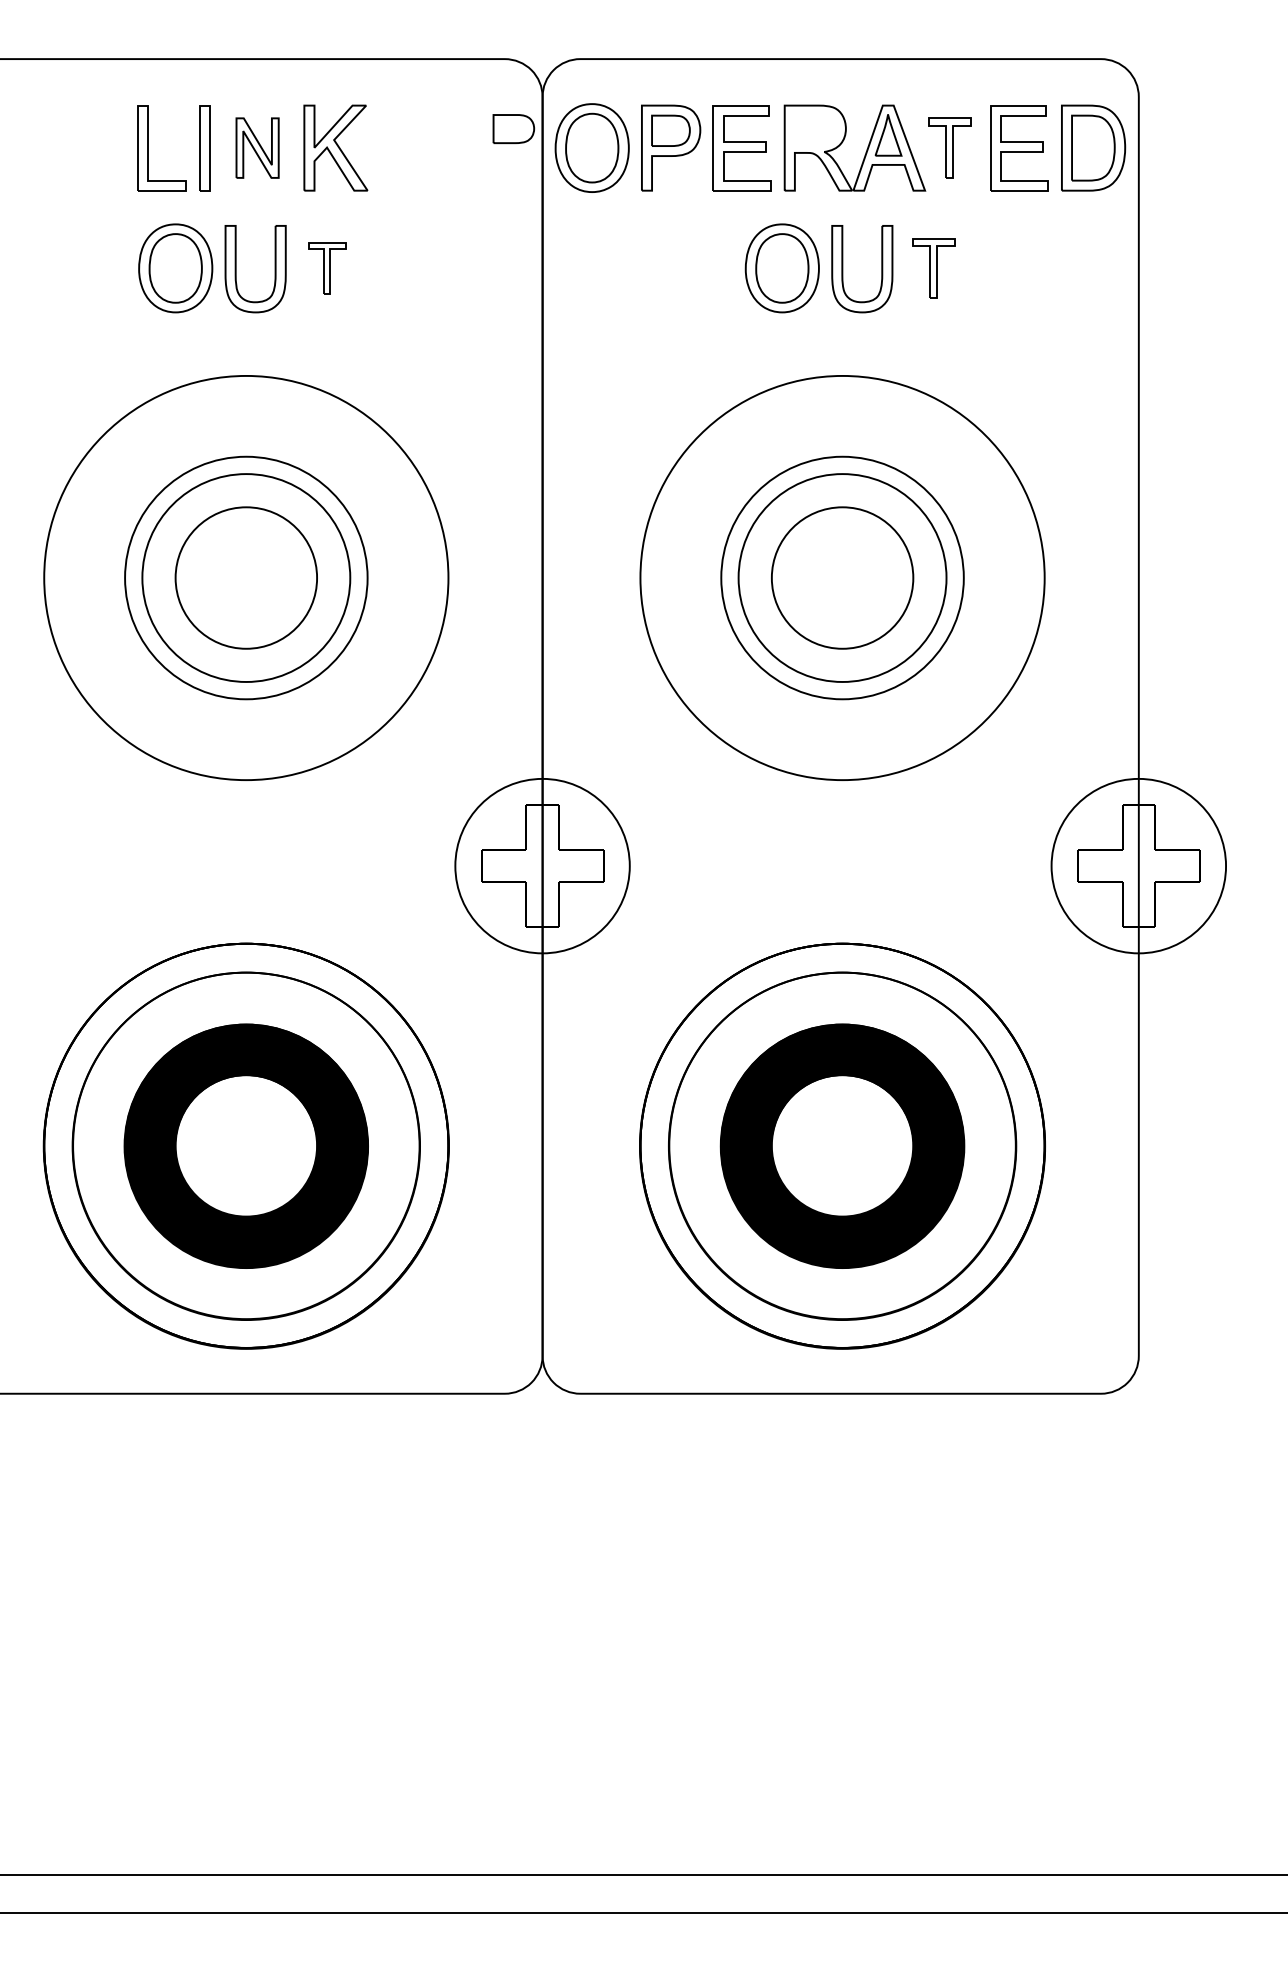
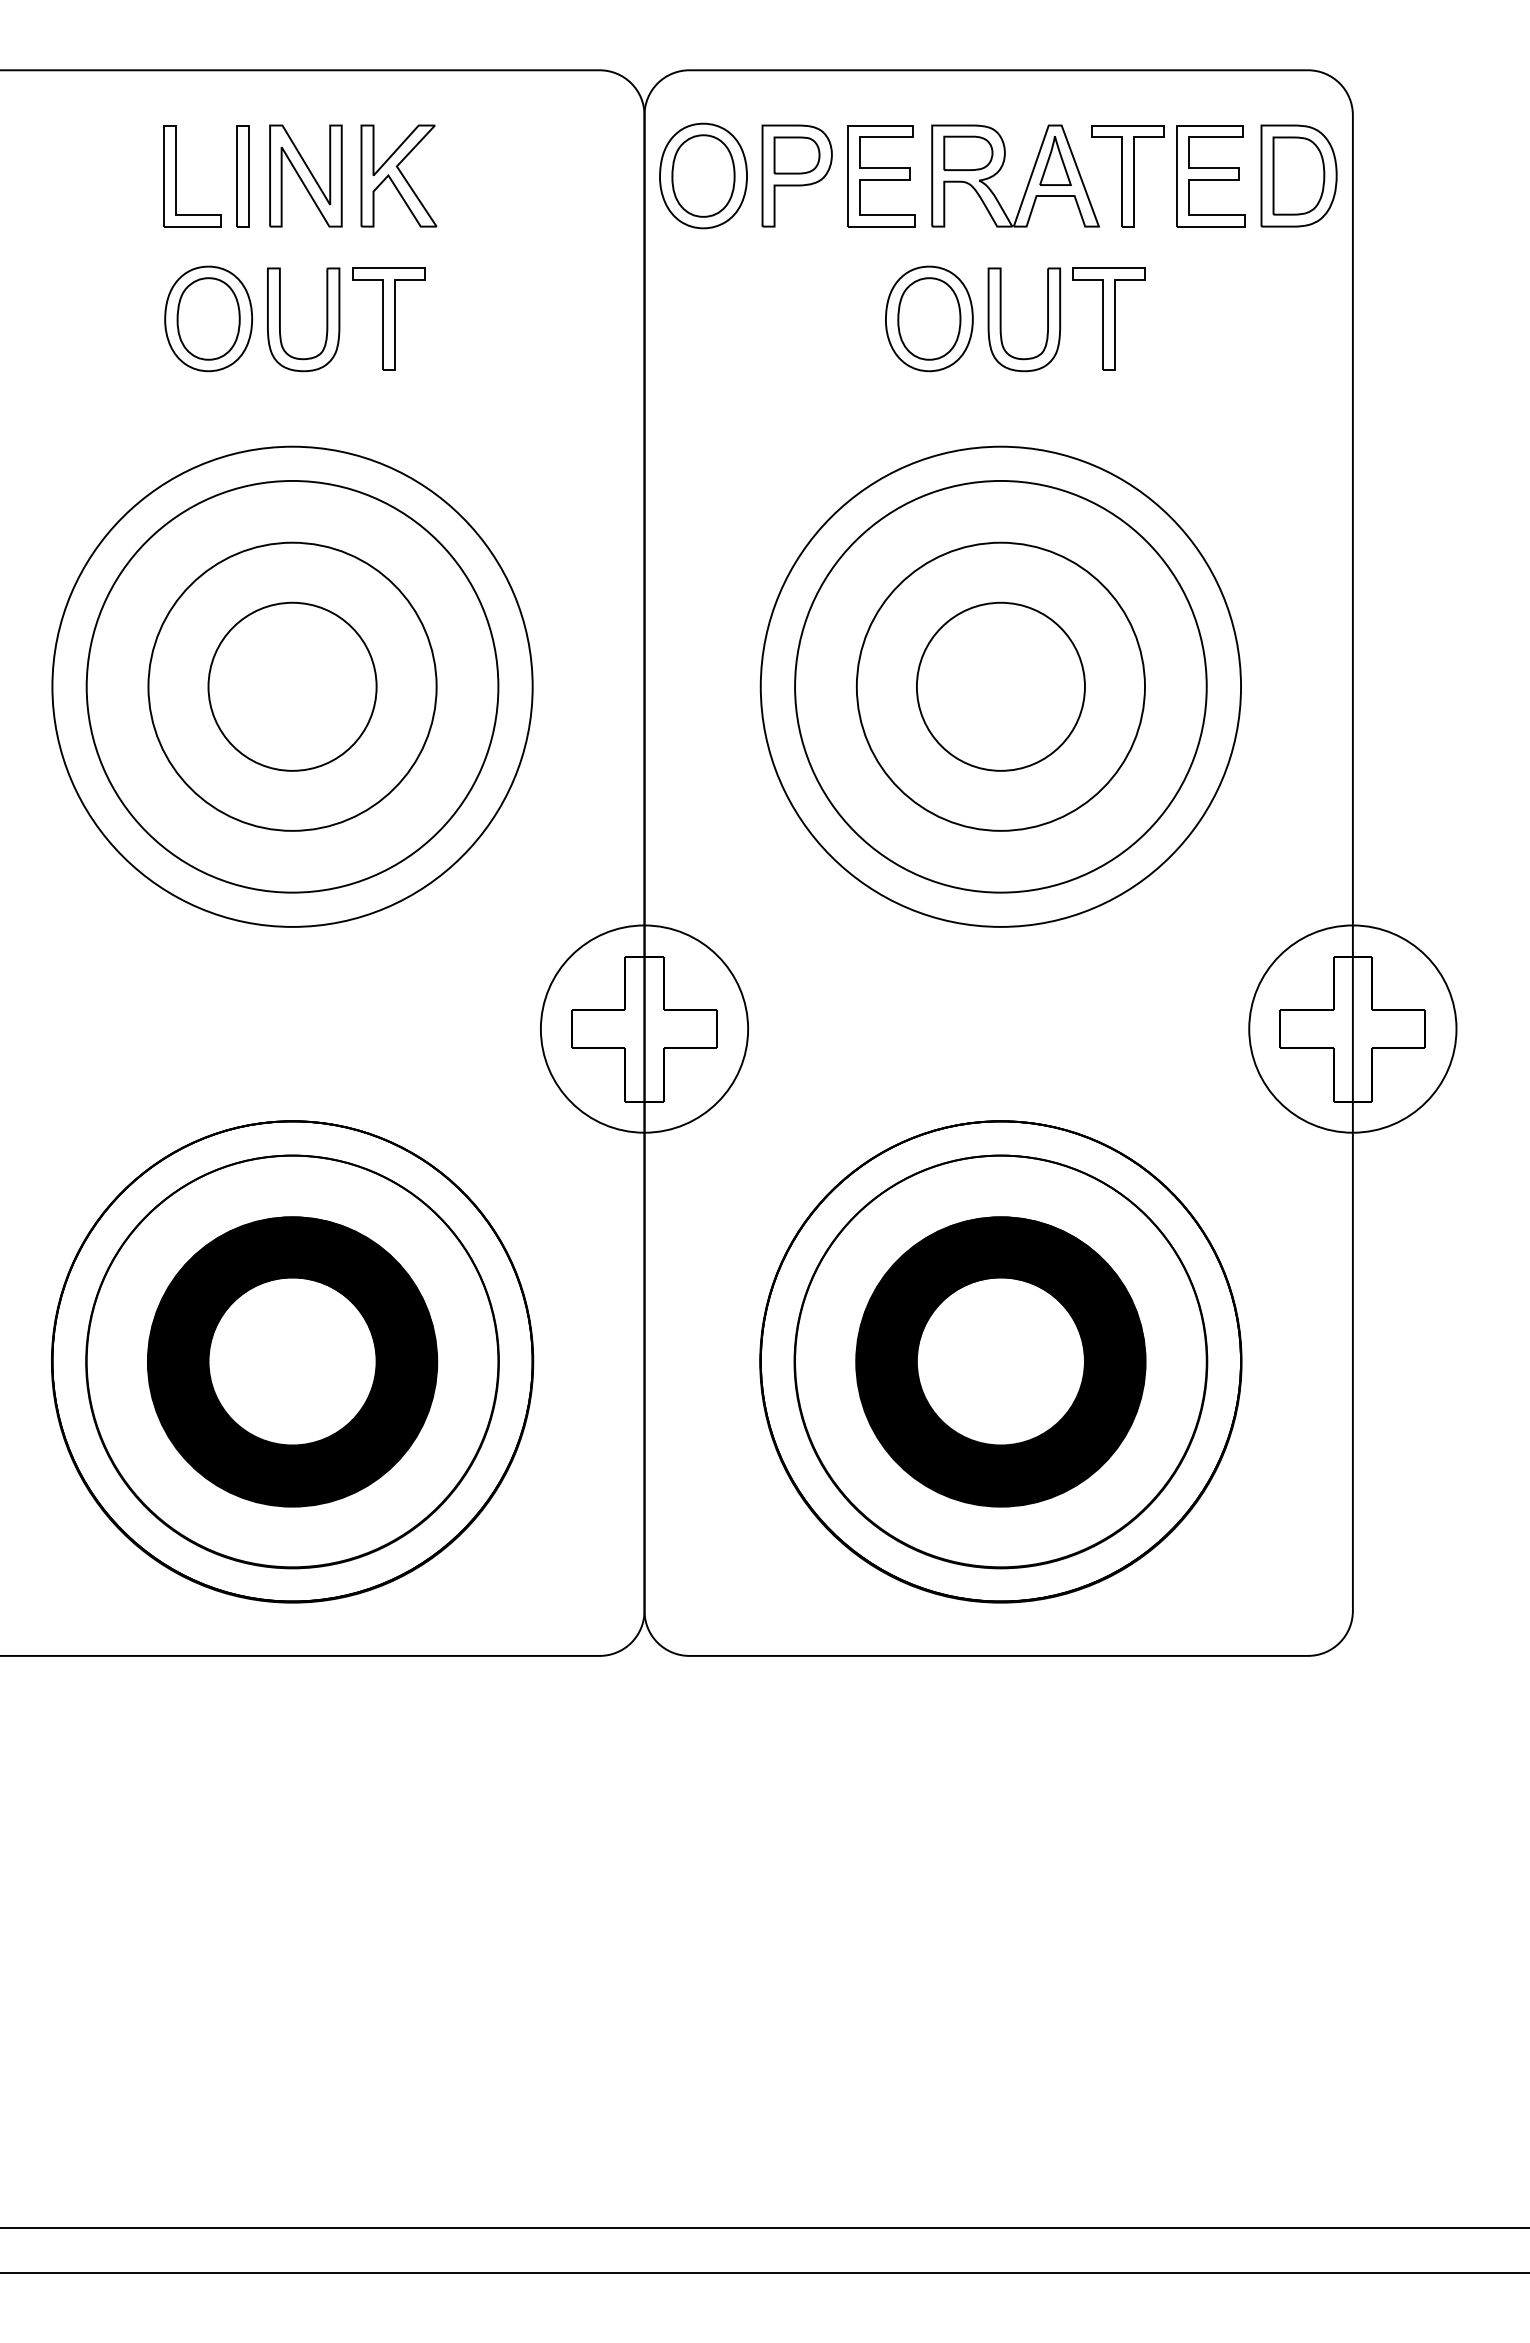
part: (513, 128) -> (968, 152), moved
part: (257, 147) -> (305, 175), size x1.43
part: (949, 148) -> (1127, 176), size x1.43
part: (327, 268) -> (388, 318), size x1.67
part: (933, 268) -> (1108, 318), size x1.43
circle: (246, 577) -> (292, 686), size x1.67
circle: (842, 577) -> (1000, 686), size x1.67

